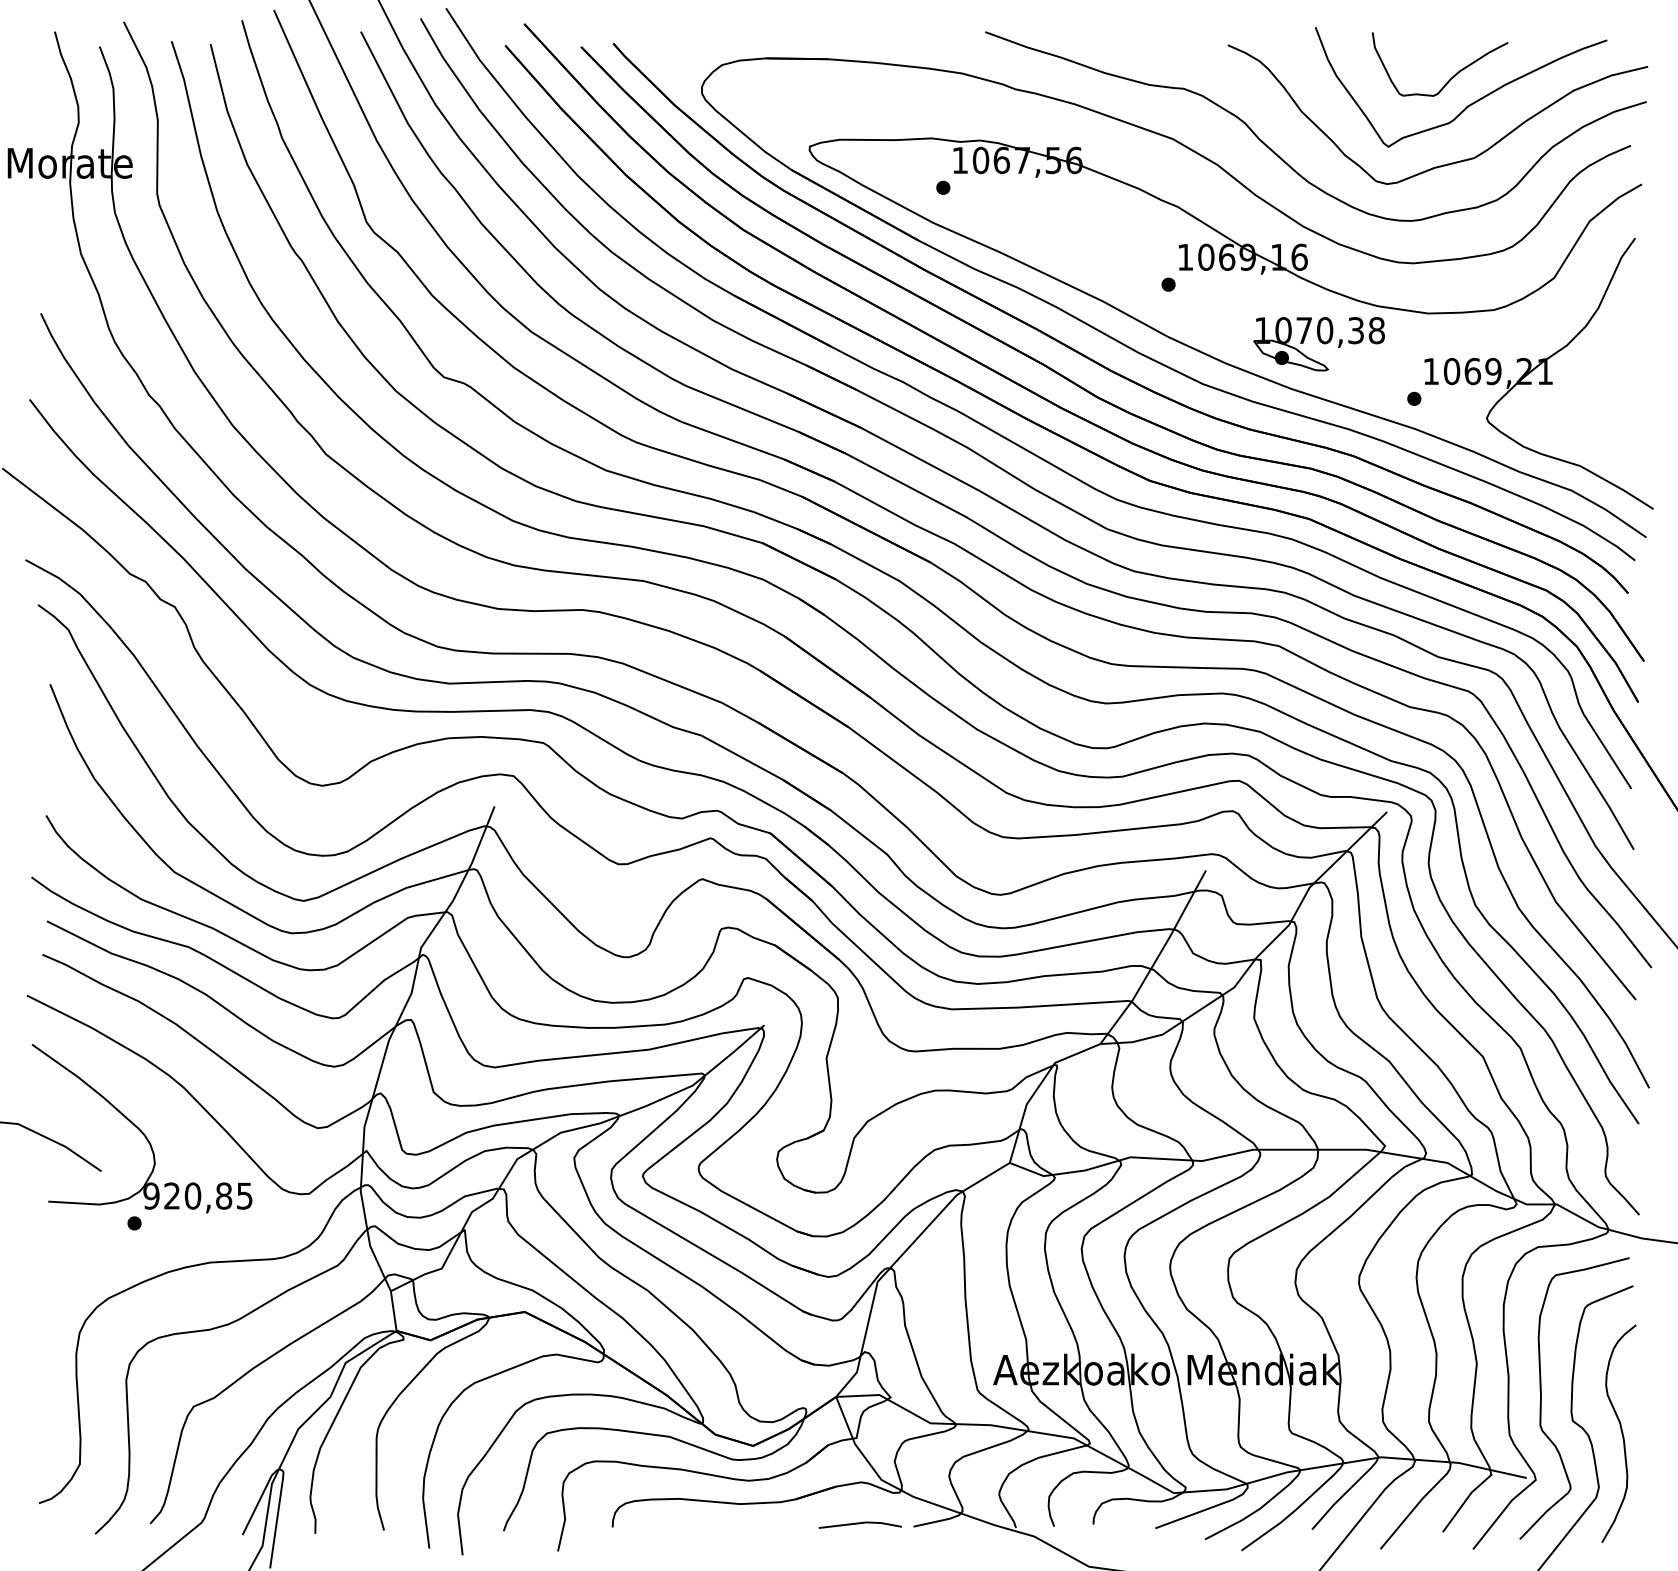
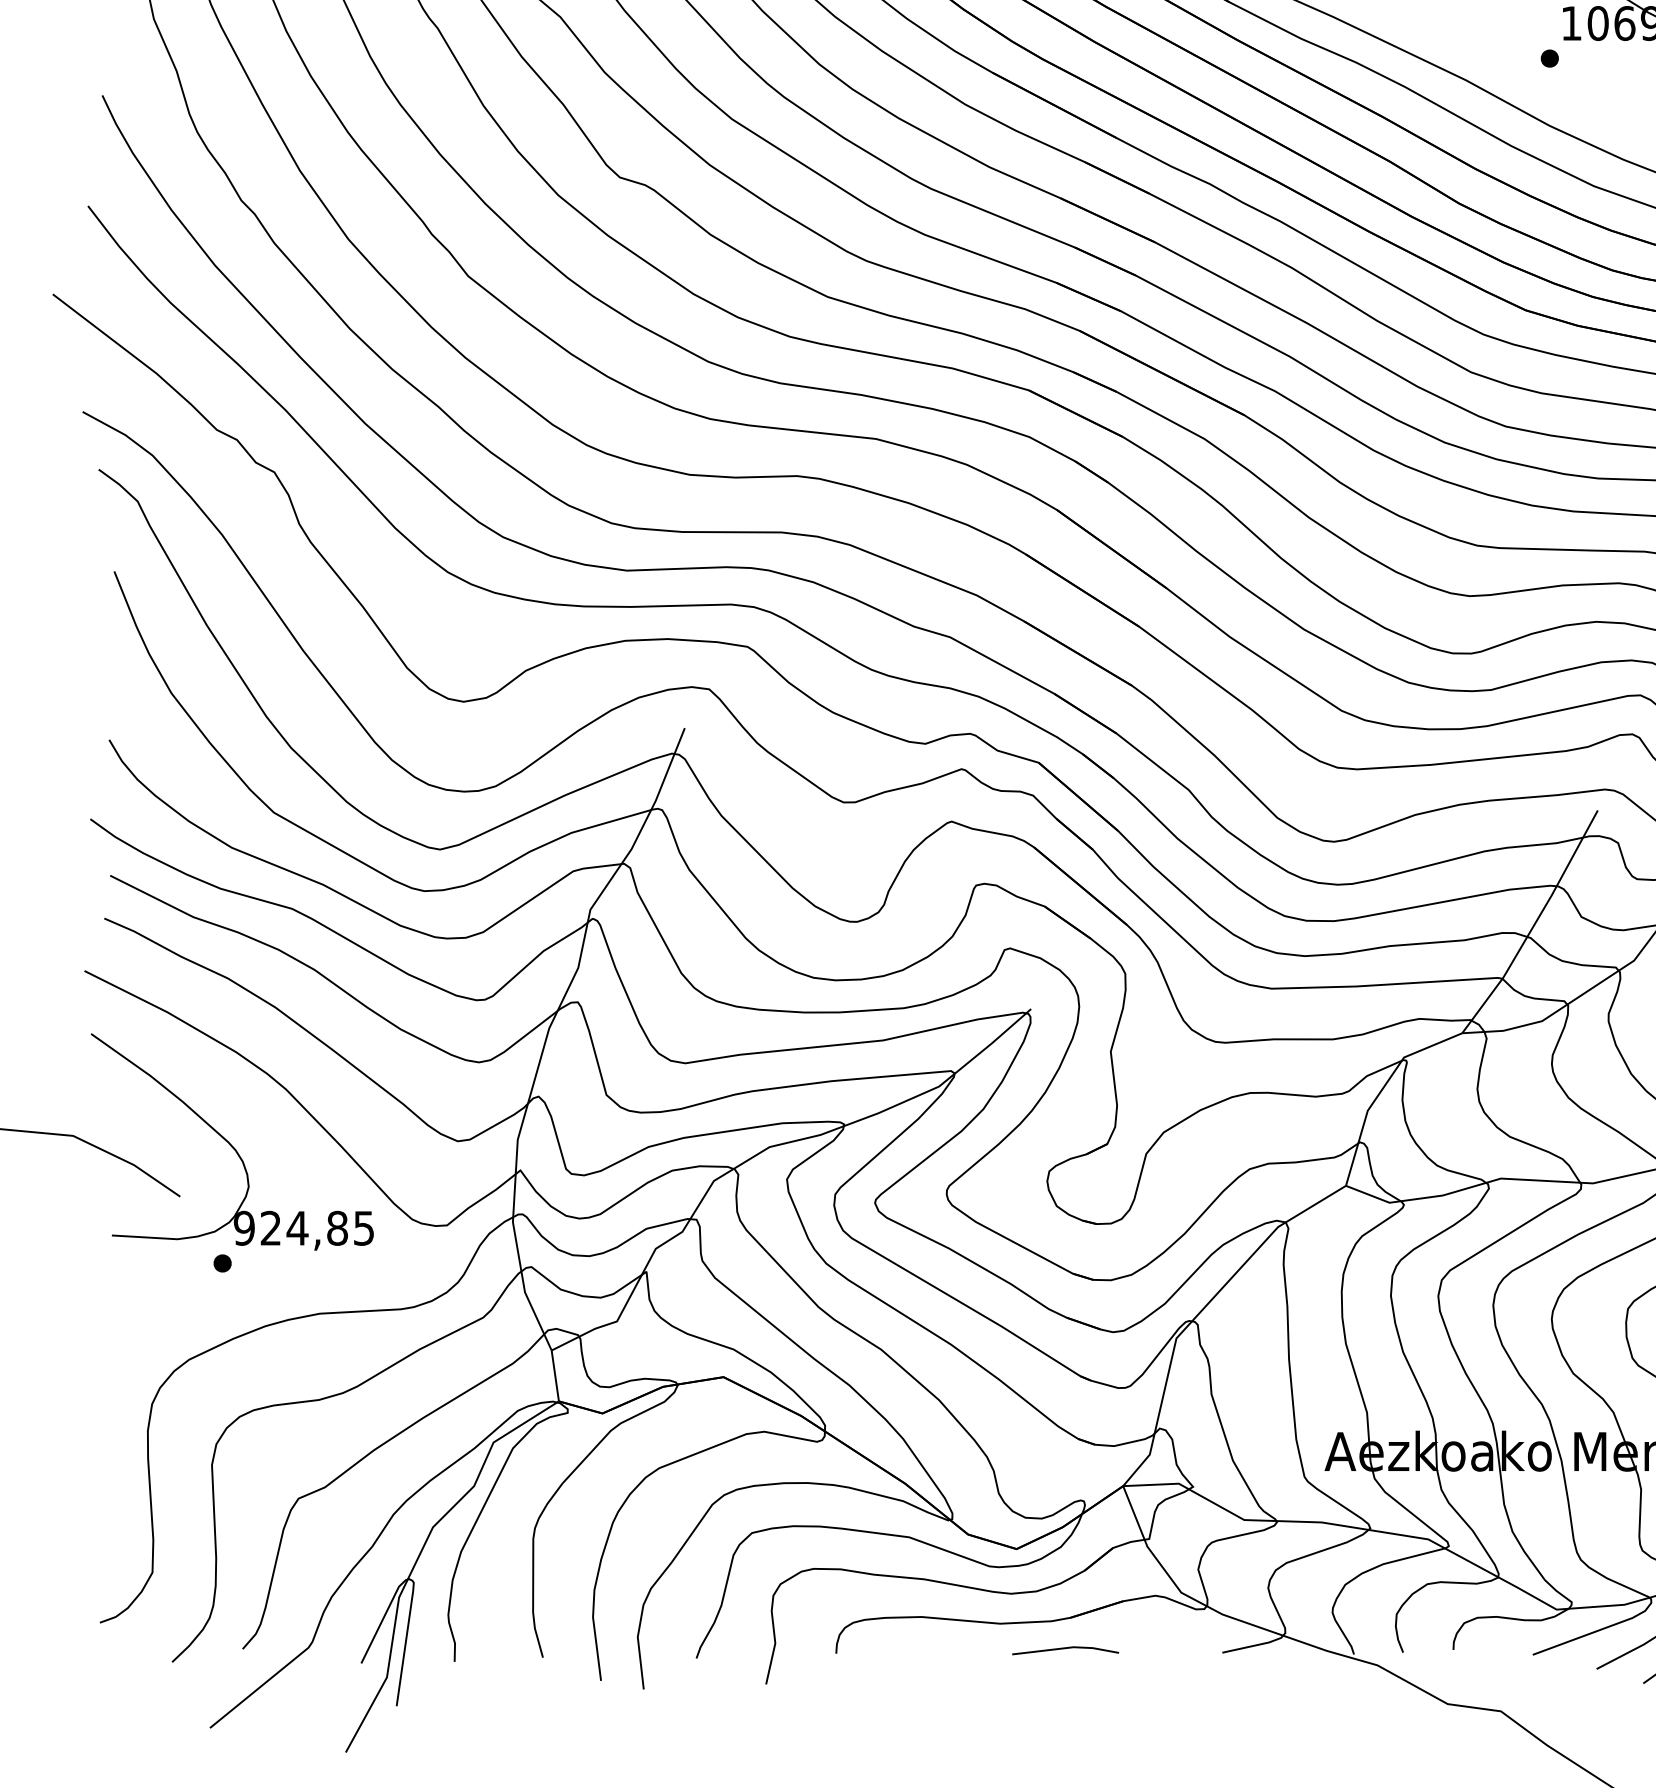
text: (192, 1195) -> (297, 1227), 920,85 -> 924,85
line: (859, 1524) -> (1064, 1649), moved

